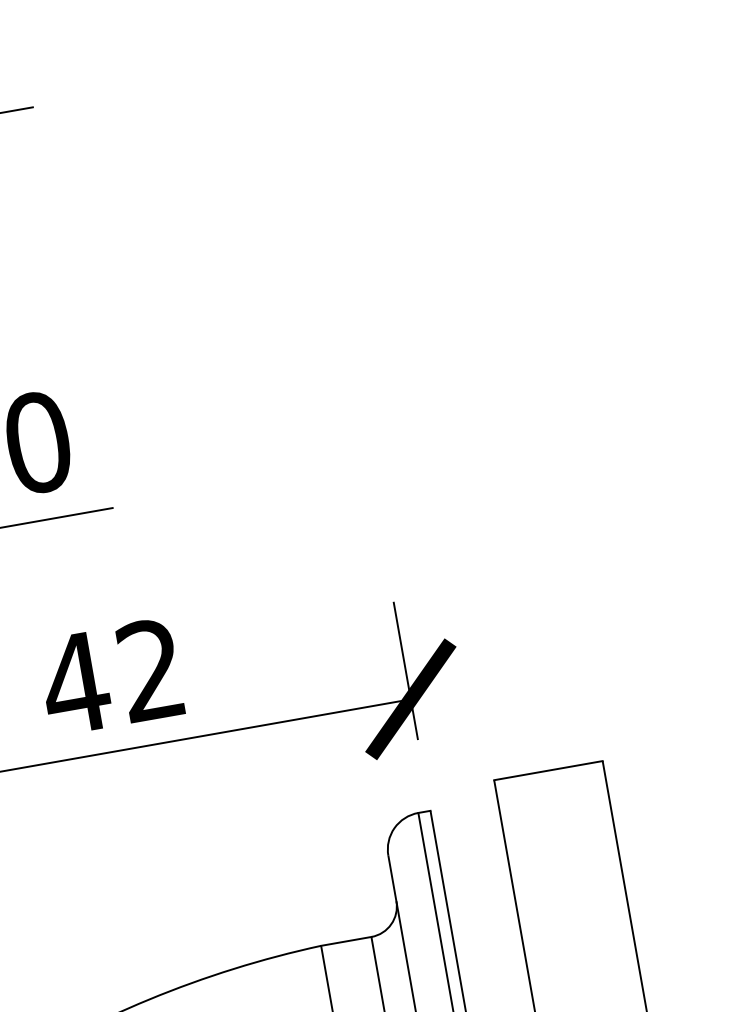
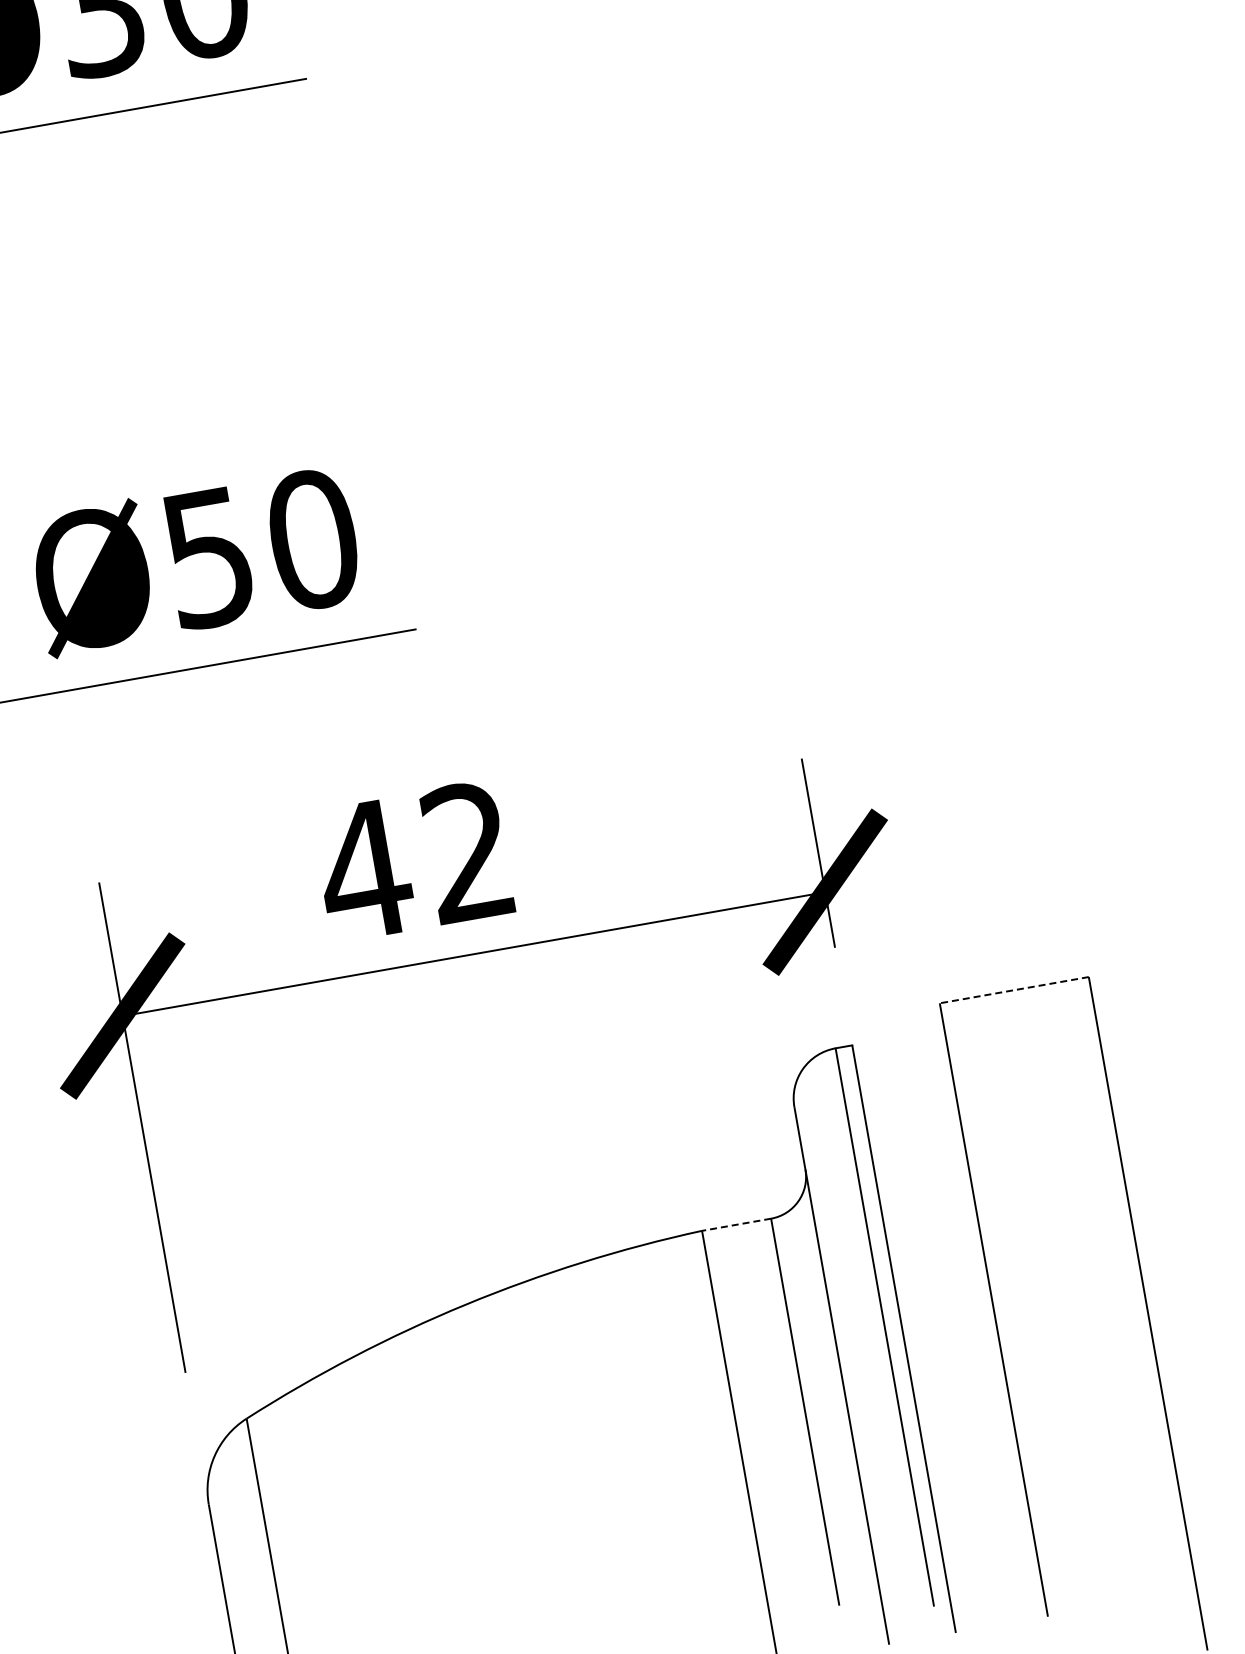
line: (548, 770) -> (1014, 990), solid -> dashed
line: (346, 941) -> (736, 1224), solid -> dashed

